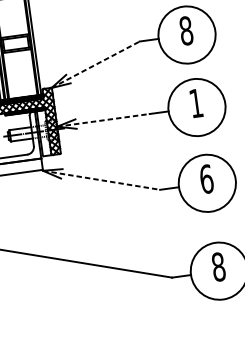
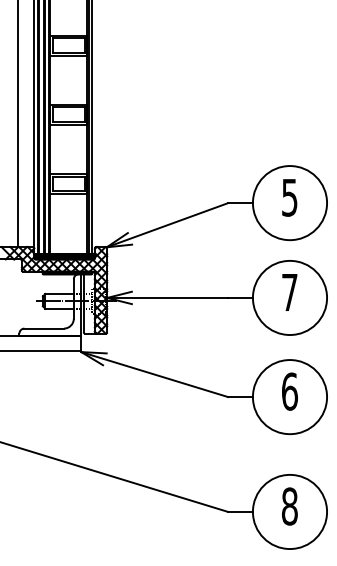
text: (186, 30) -> (289, 197), 8 -> 5
line: (95, 64) -> (167, 225), dashed -> solid
text: (196, 103) -> (289, 292), 1 -> 7
line: (103, 120) -> (167, 297), dashed -> solid
line: (101, 180) -> (154, 374), dashed -> solid

